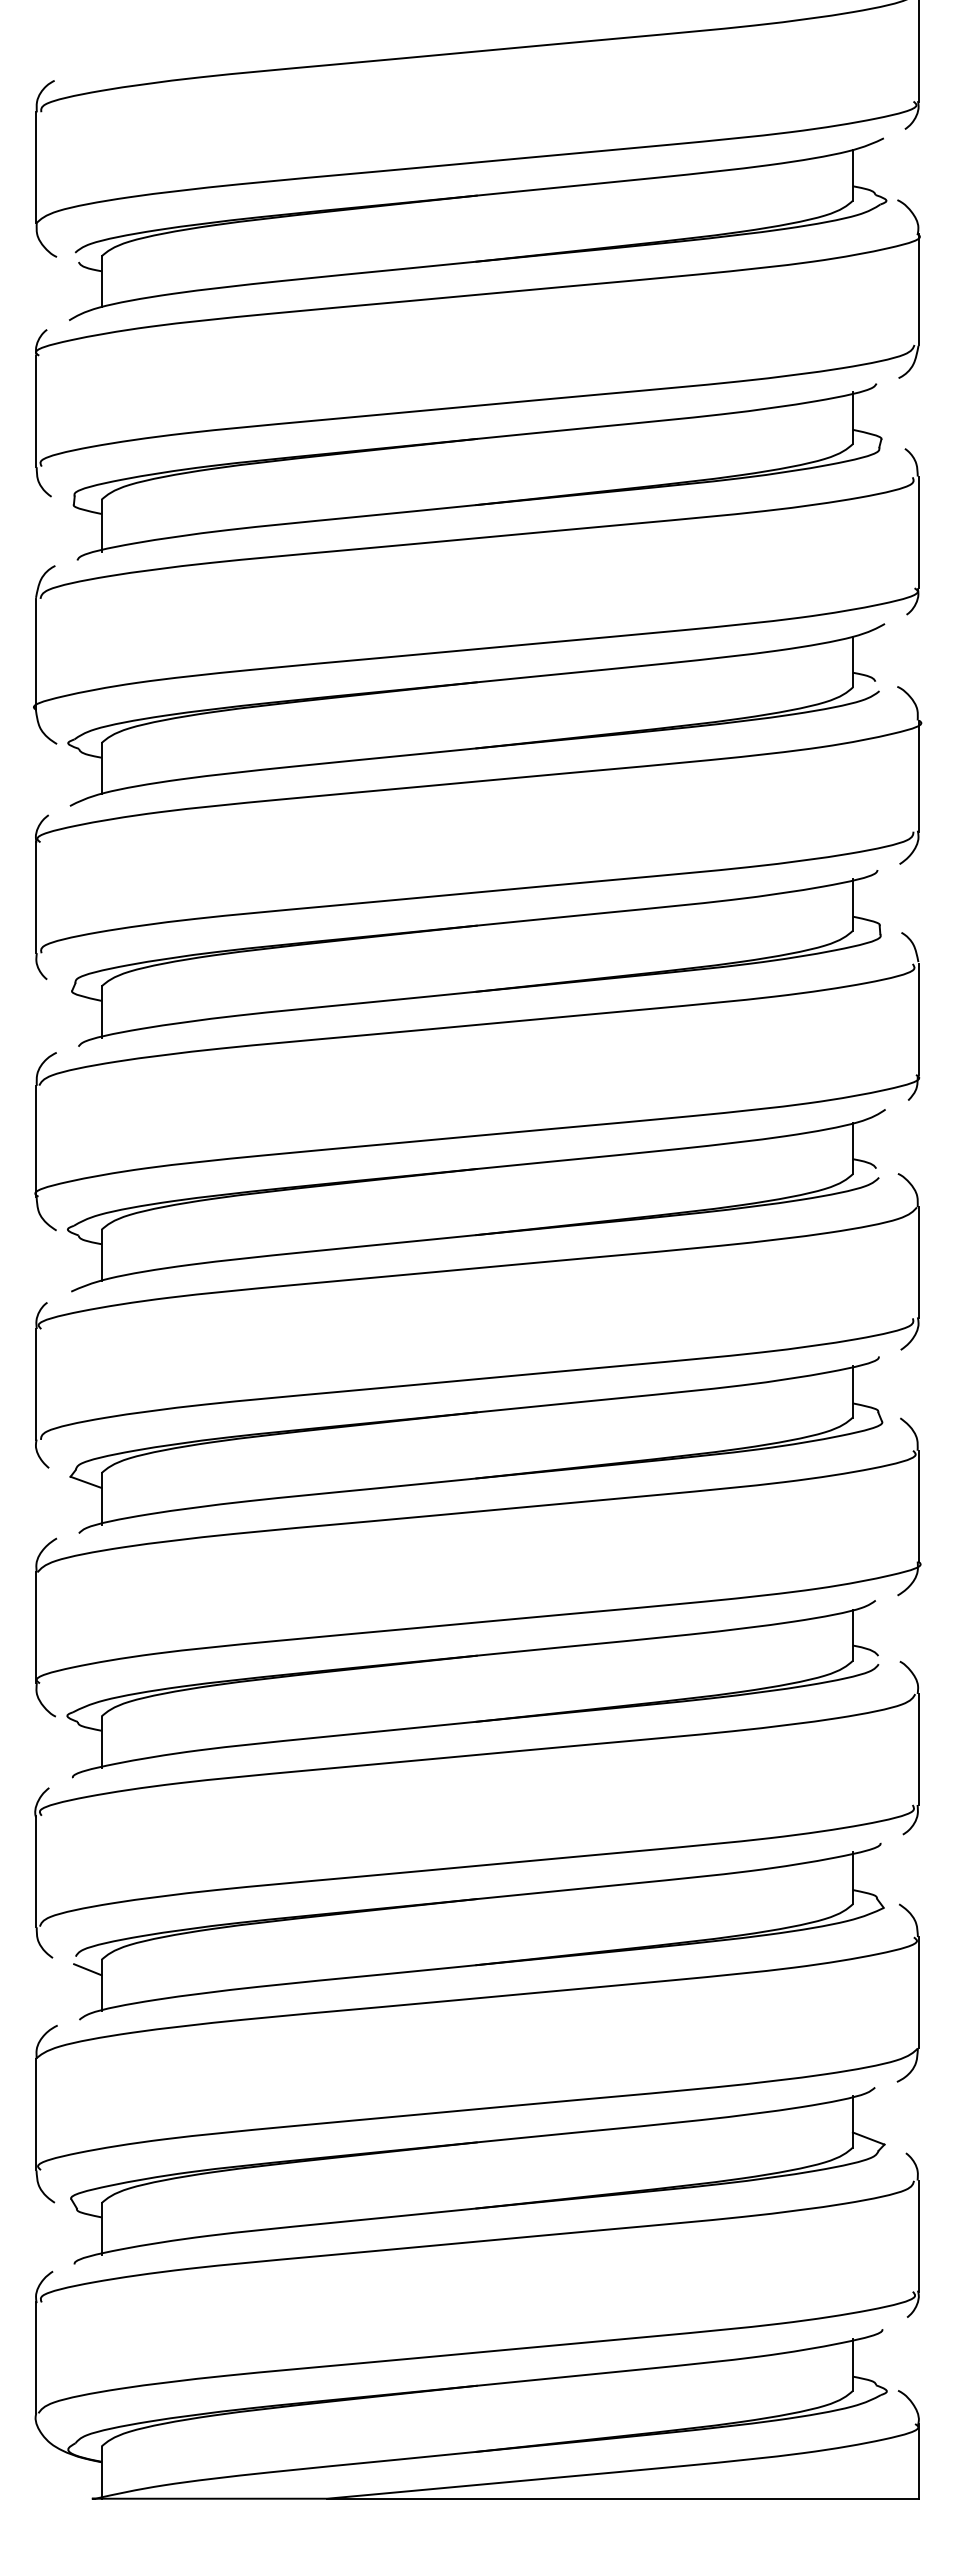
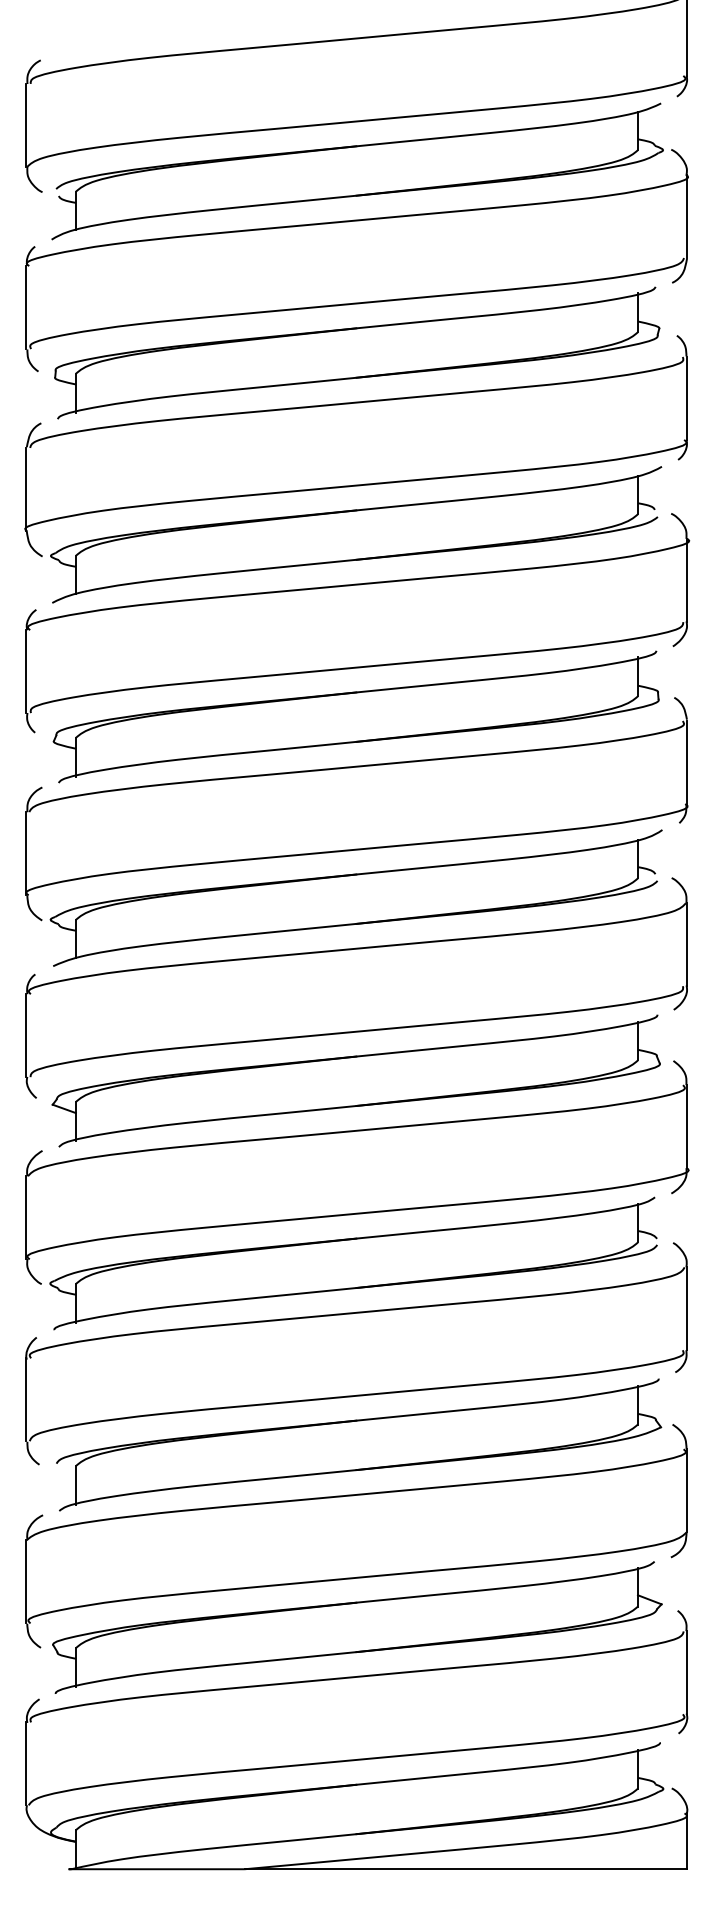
line: (87, 1969) -> (65, 1473), removed

